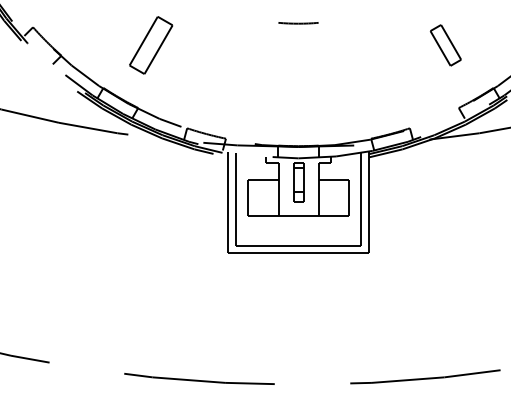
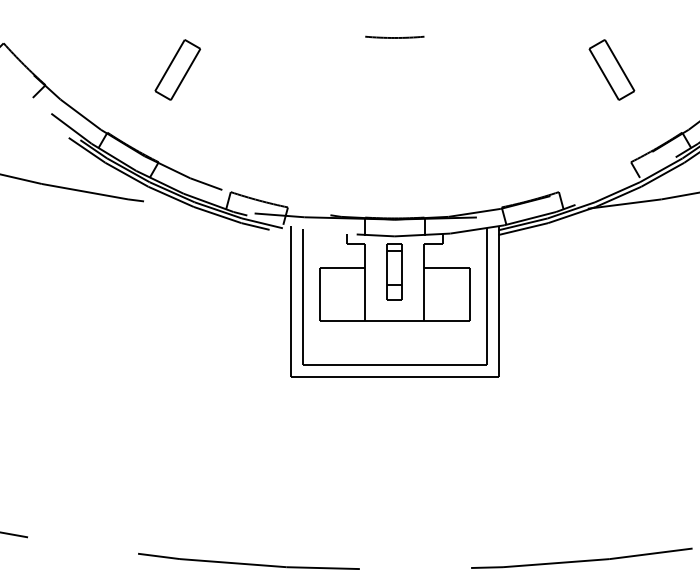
part: (151, 45) -> (178, 70), size x0.71

